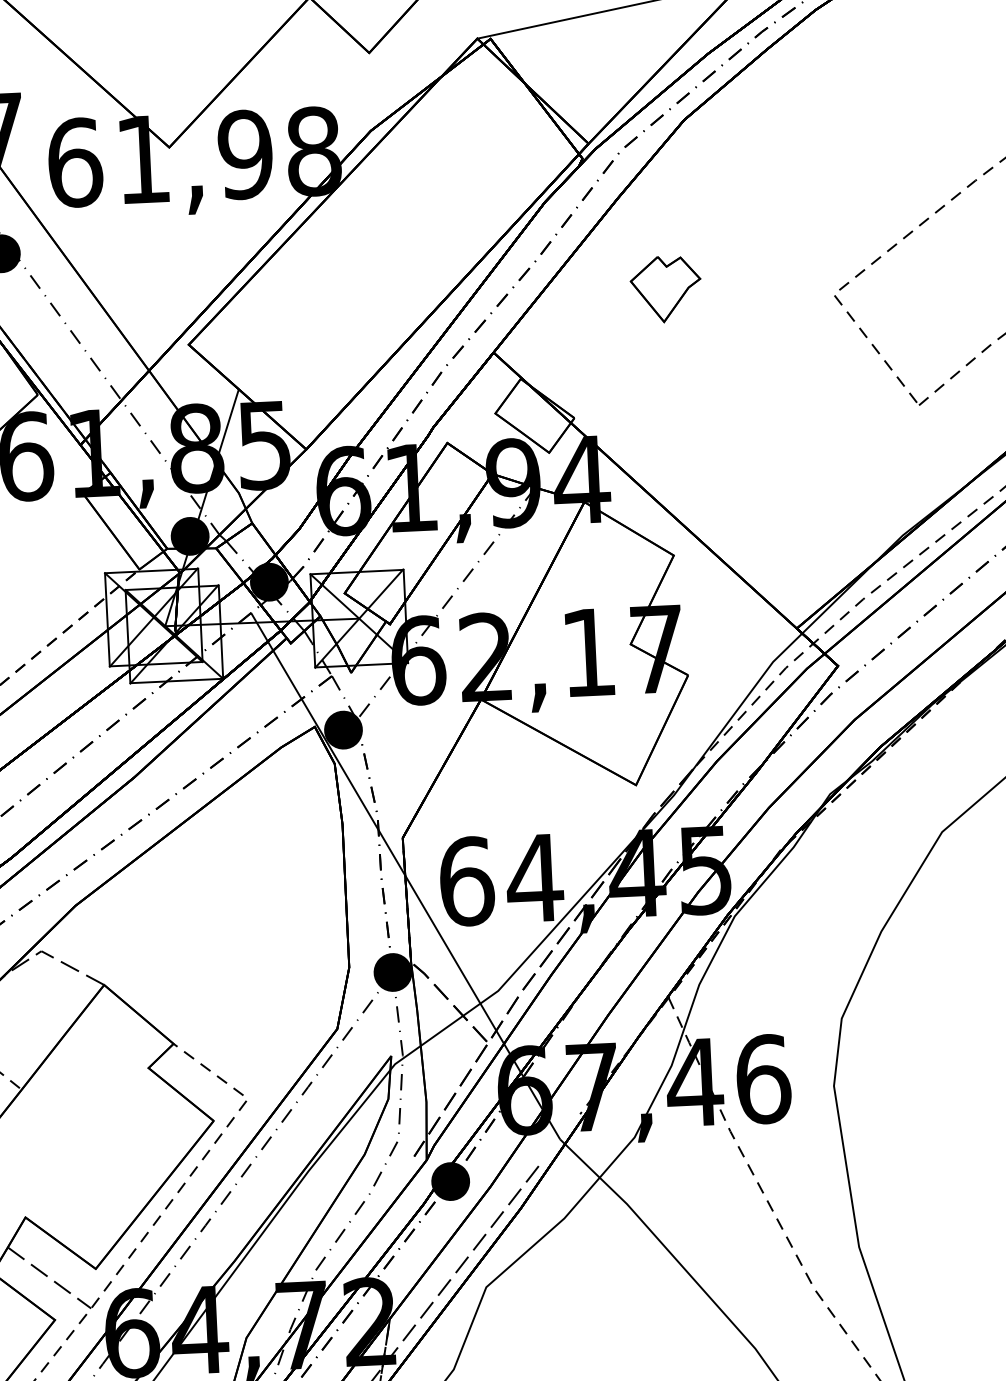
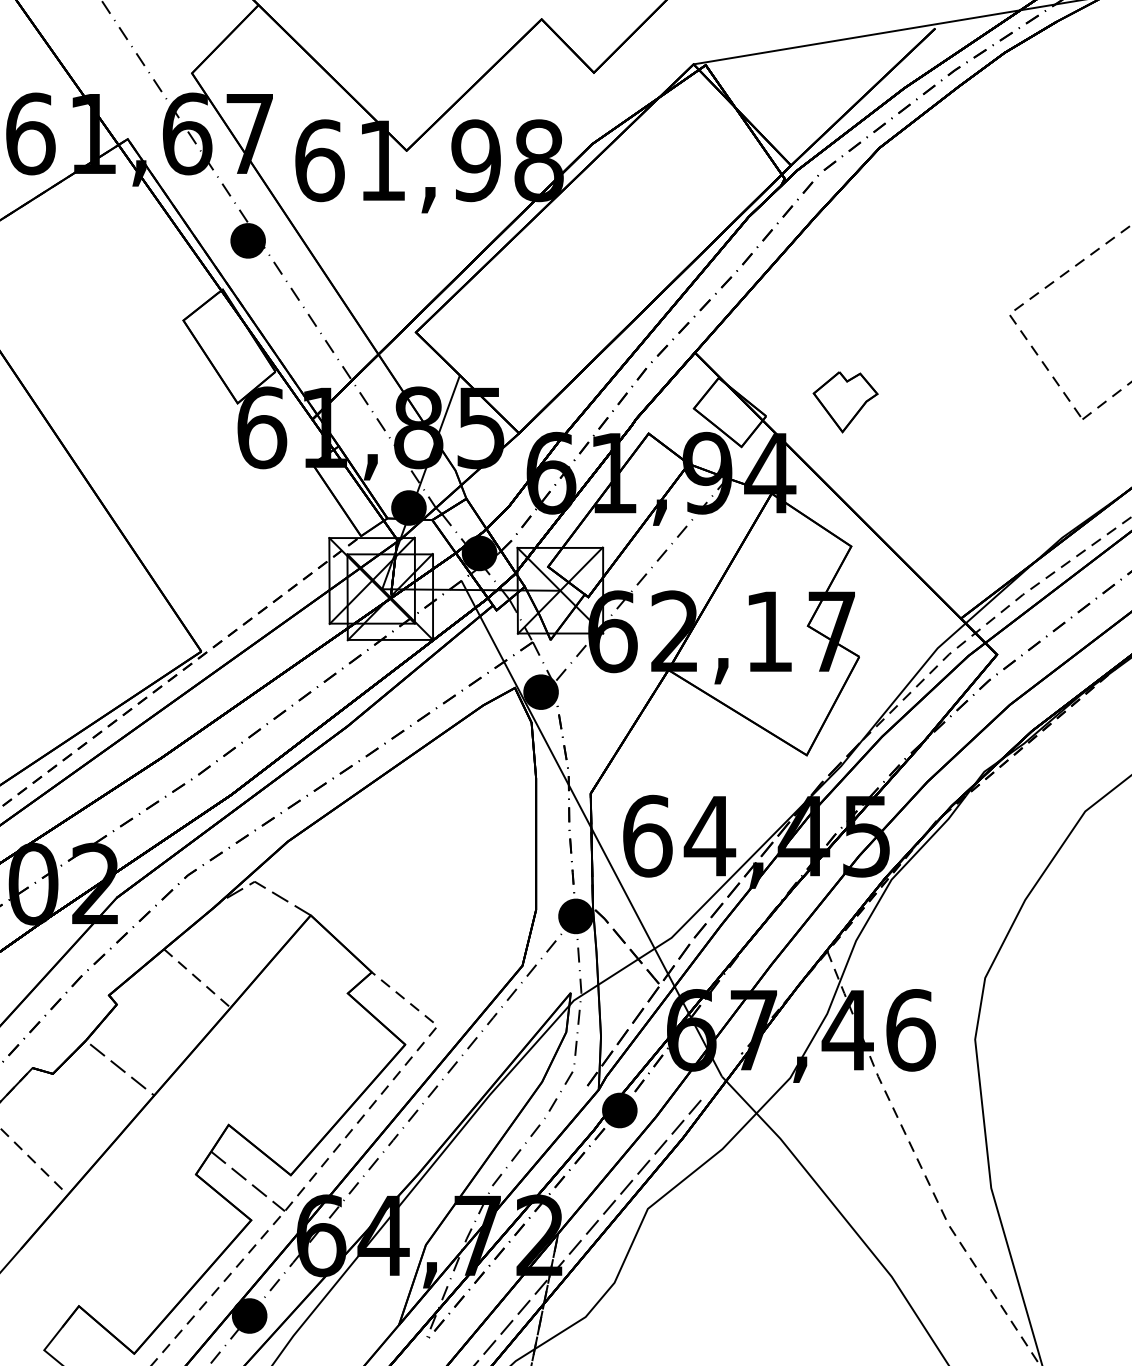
part: (665, 289) -> (845, 402), moved

